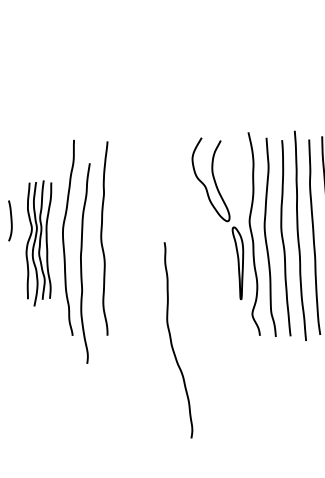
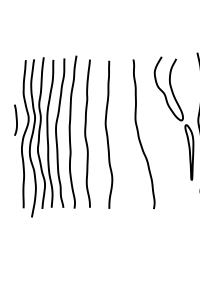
curve: (131, 241) -> (108, 135), added
part: (38, 243) -> (37, 137), size x1.67
curve: (81, 263) -> (70, 132), moved
curve: (172, 342) -> (139, 135), moved

